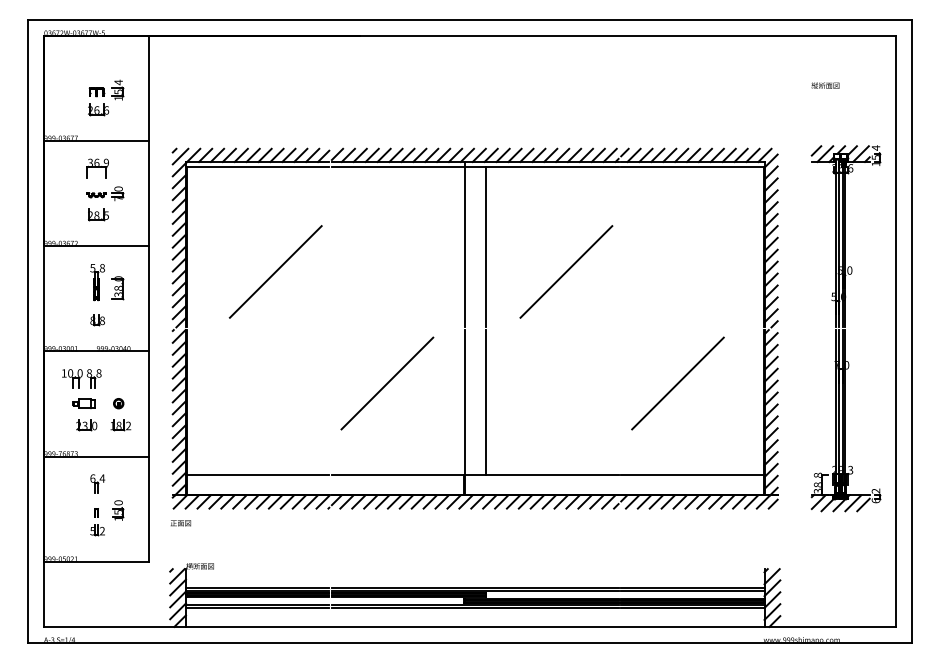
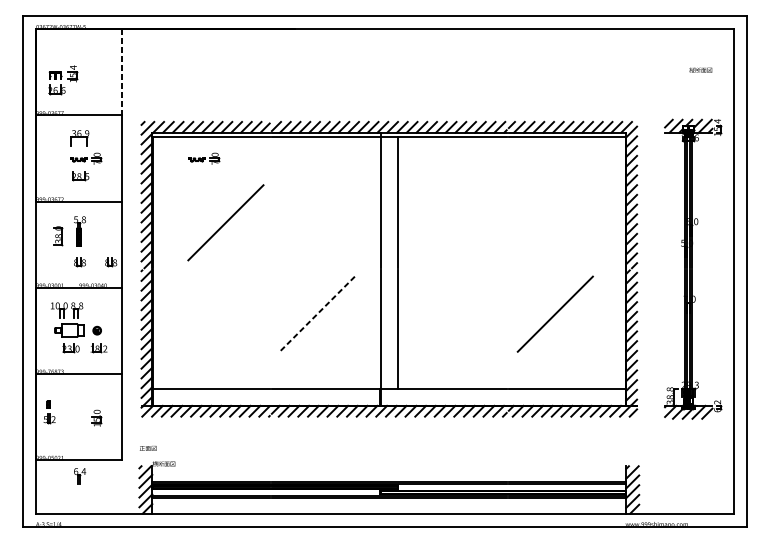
text: (825, 85) -> (700, 70), moved
line: (149, 88) -> (122, 72), solid -> dashed
part: (106, 97) -> (63, 79), moved
part: (249, 193) -> (204, 158), added
line: (566, 271) -> (464, 222), removed
part: (117, 288) -> (57, 236), moved
part: (135, 320) -> (110, 262), added
line: (387, 383) -> (317, 314), solid -> dashed
part: (83, 403) -> (68, 330), size x1.6
part: (97, 483) -> (79, 475), moved
part: (97, 522) -> (49, 412), moved
text: (180, 523) -> (147, 448), moved

